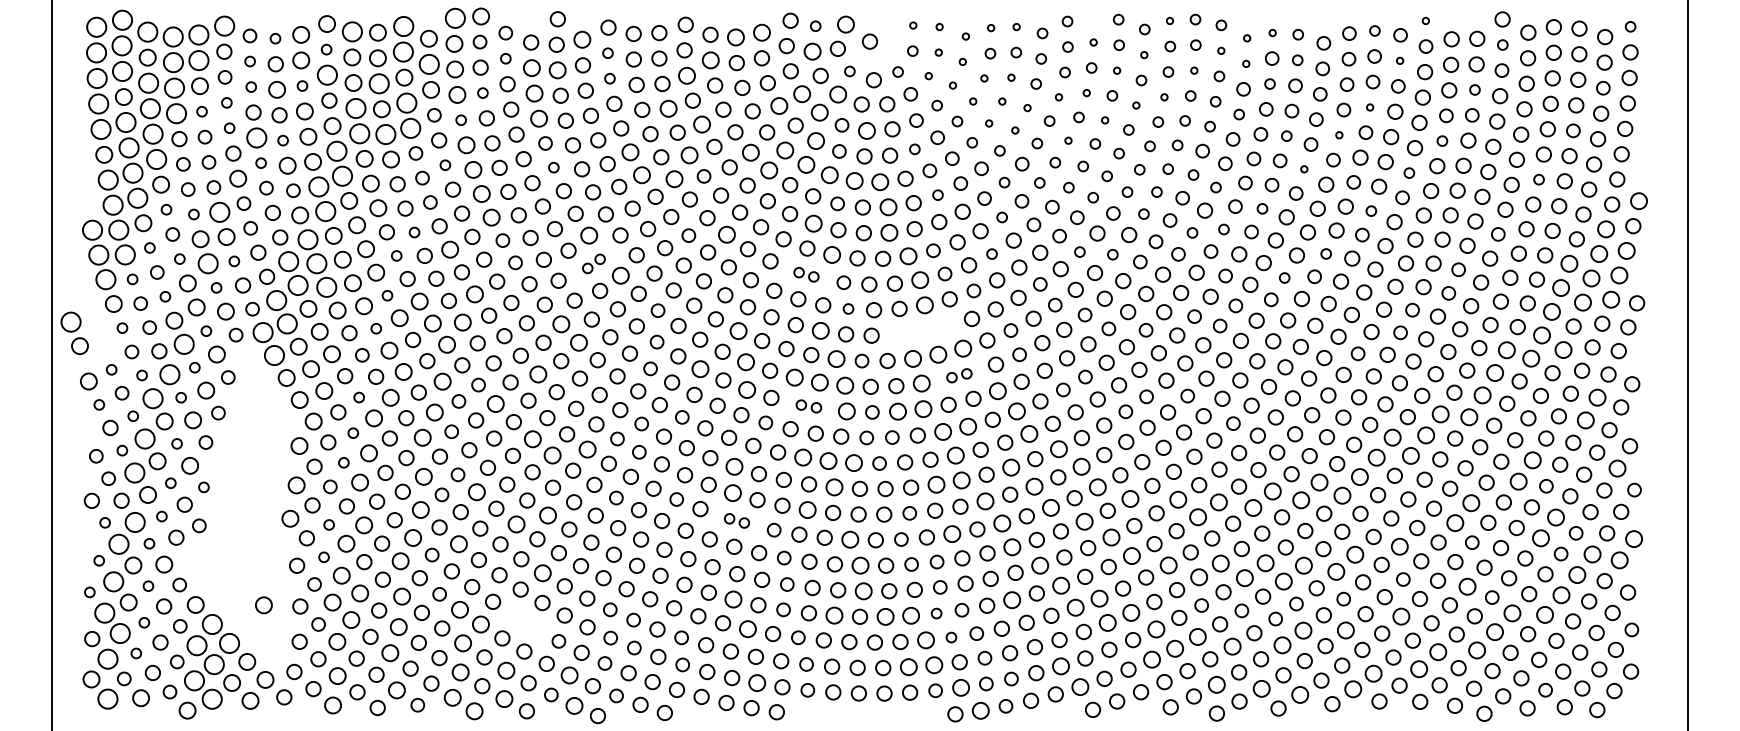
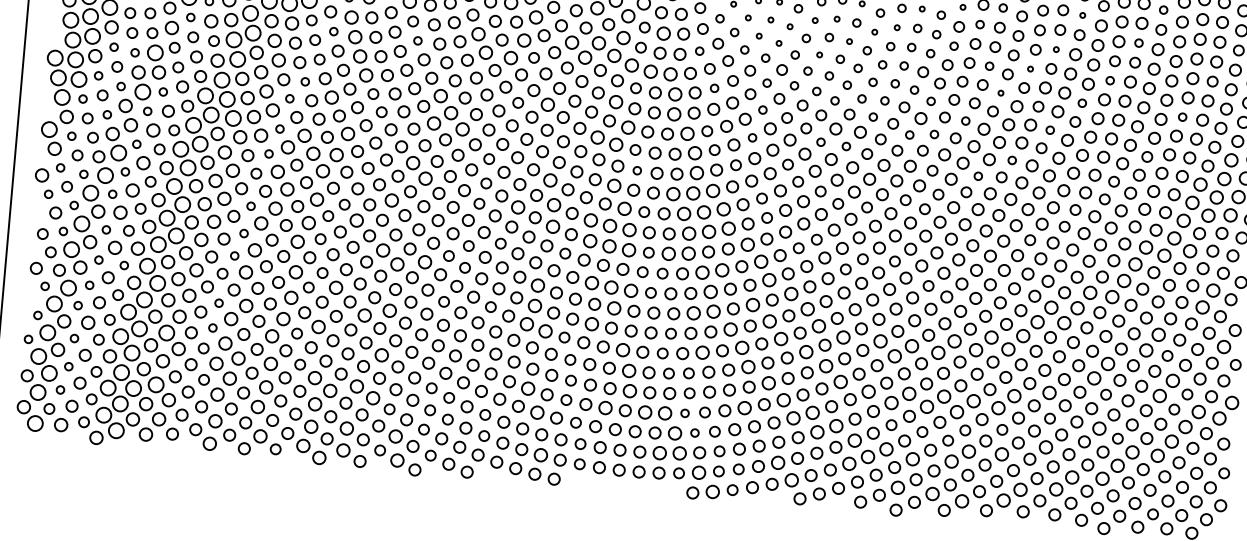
part: (593, 263) -> (442, 118), size x1.67
part: (806, 274) -> (607, 141), size x1.67
part: (922, 330) -> (693, 192), added
part: (74, 332) -> (51, 137), moved
part: (959, 375) -> (719, 229), size x1.67
part: (808, 406) -> (599, 243), size x1.67
part: (239, 506) -> (150, 282), added
part: (736, 520) -> (535, 327), size x1.67
part: (525, 622) -> (365, 392), added

